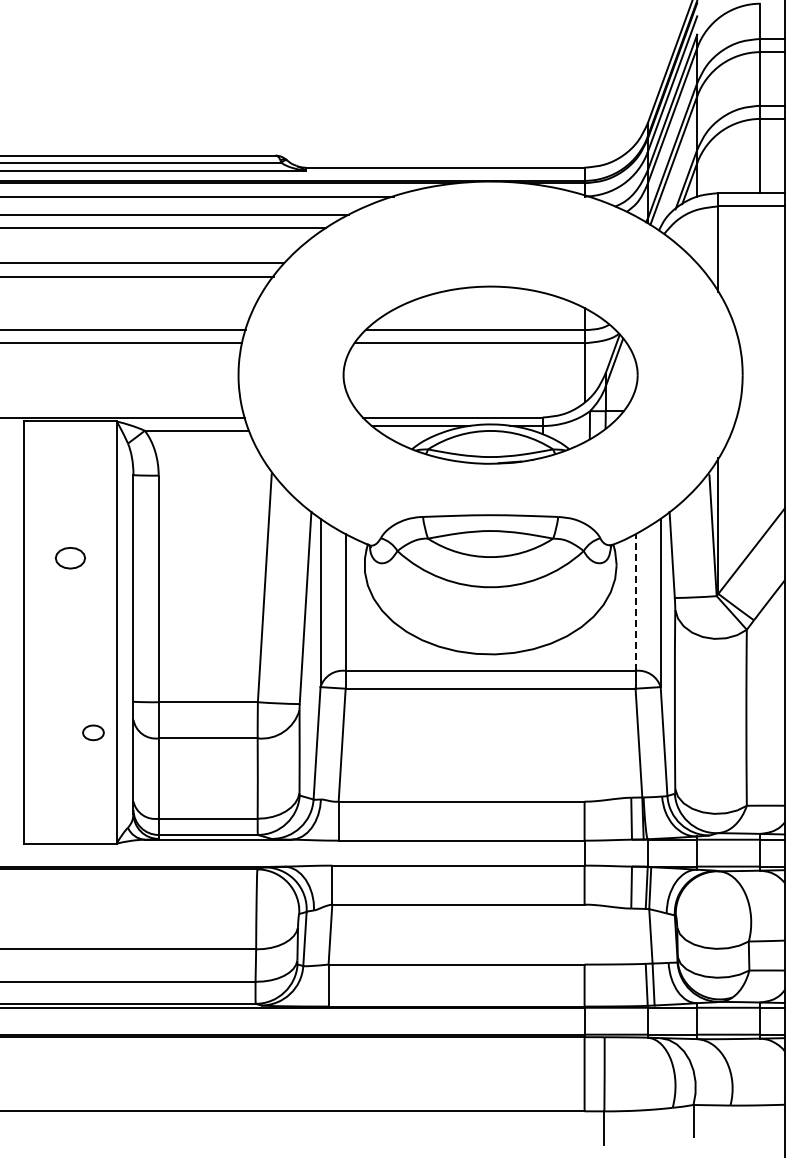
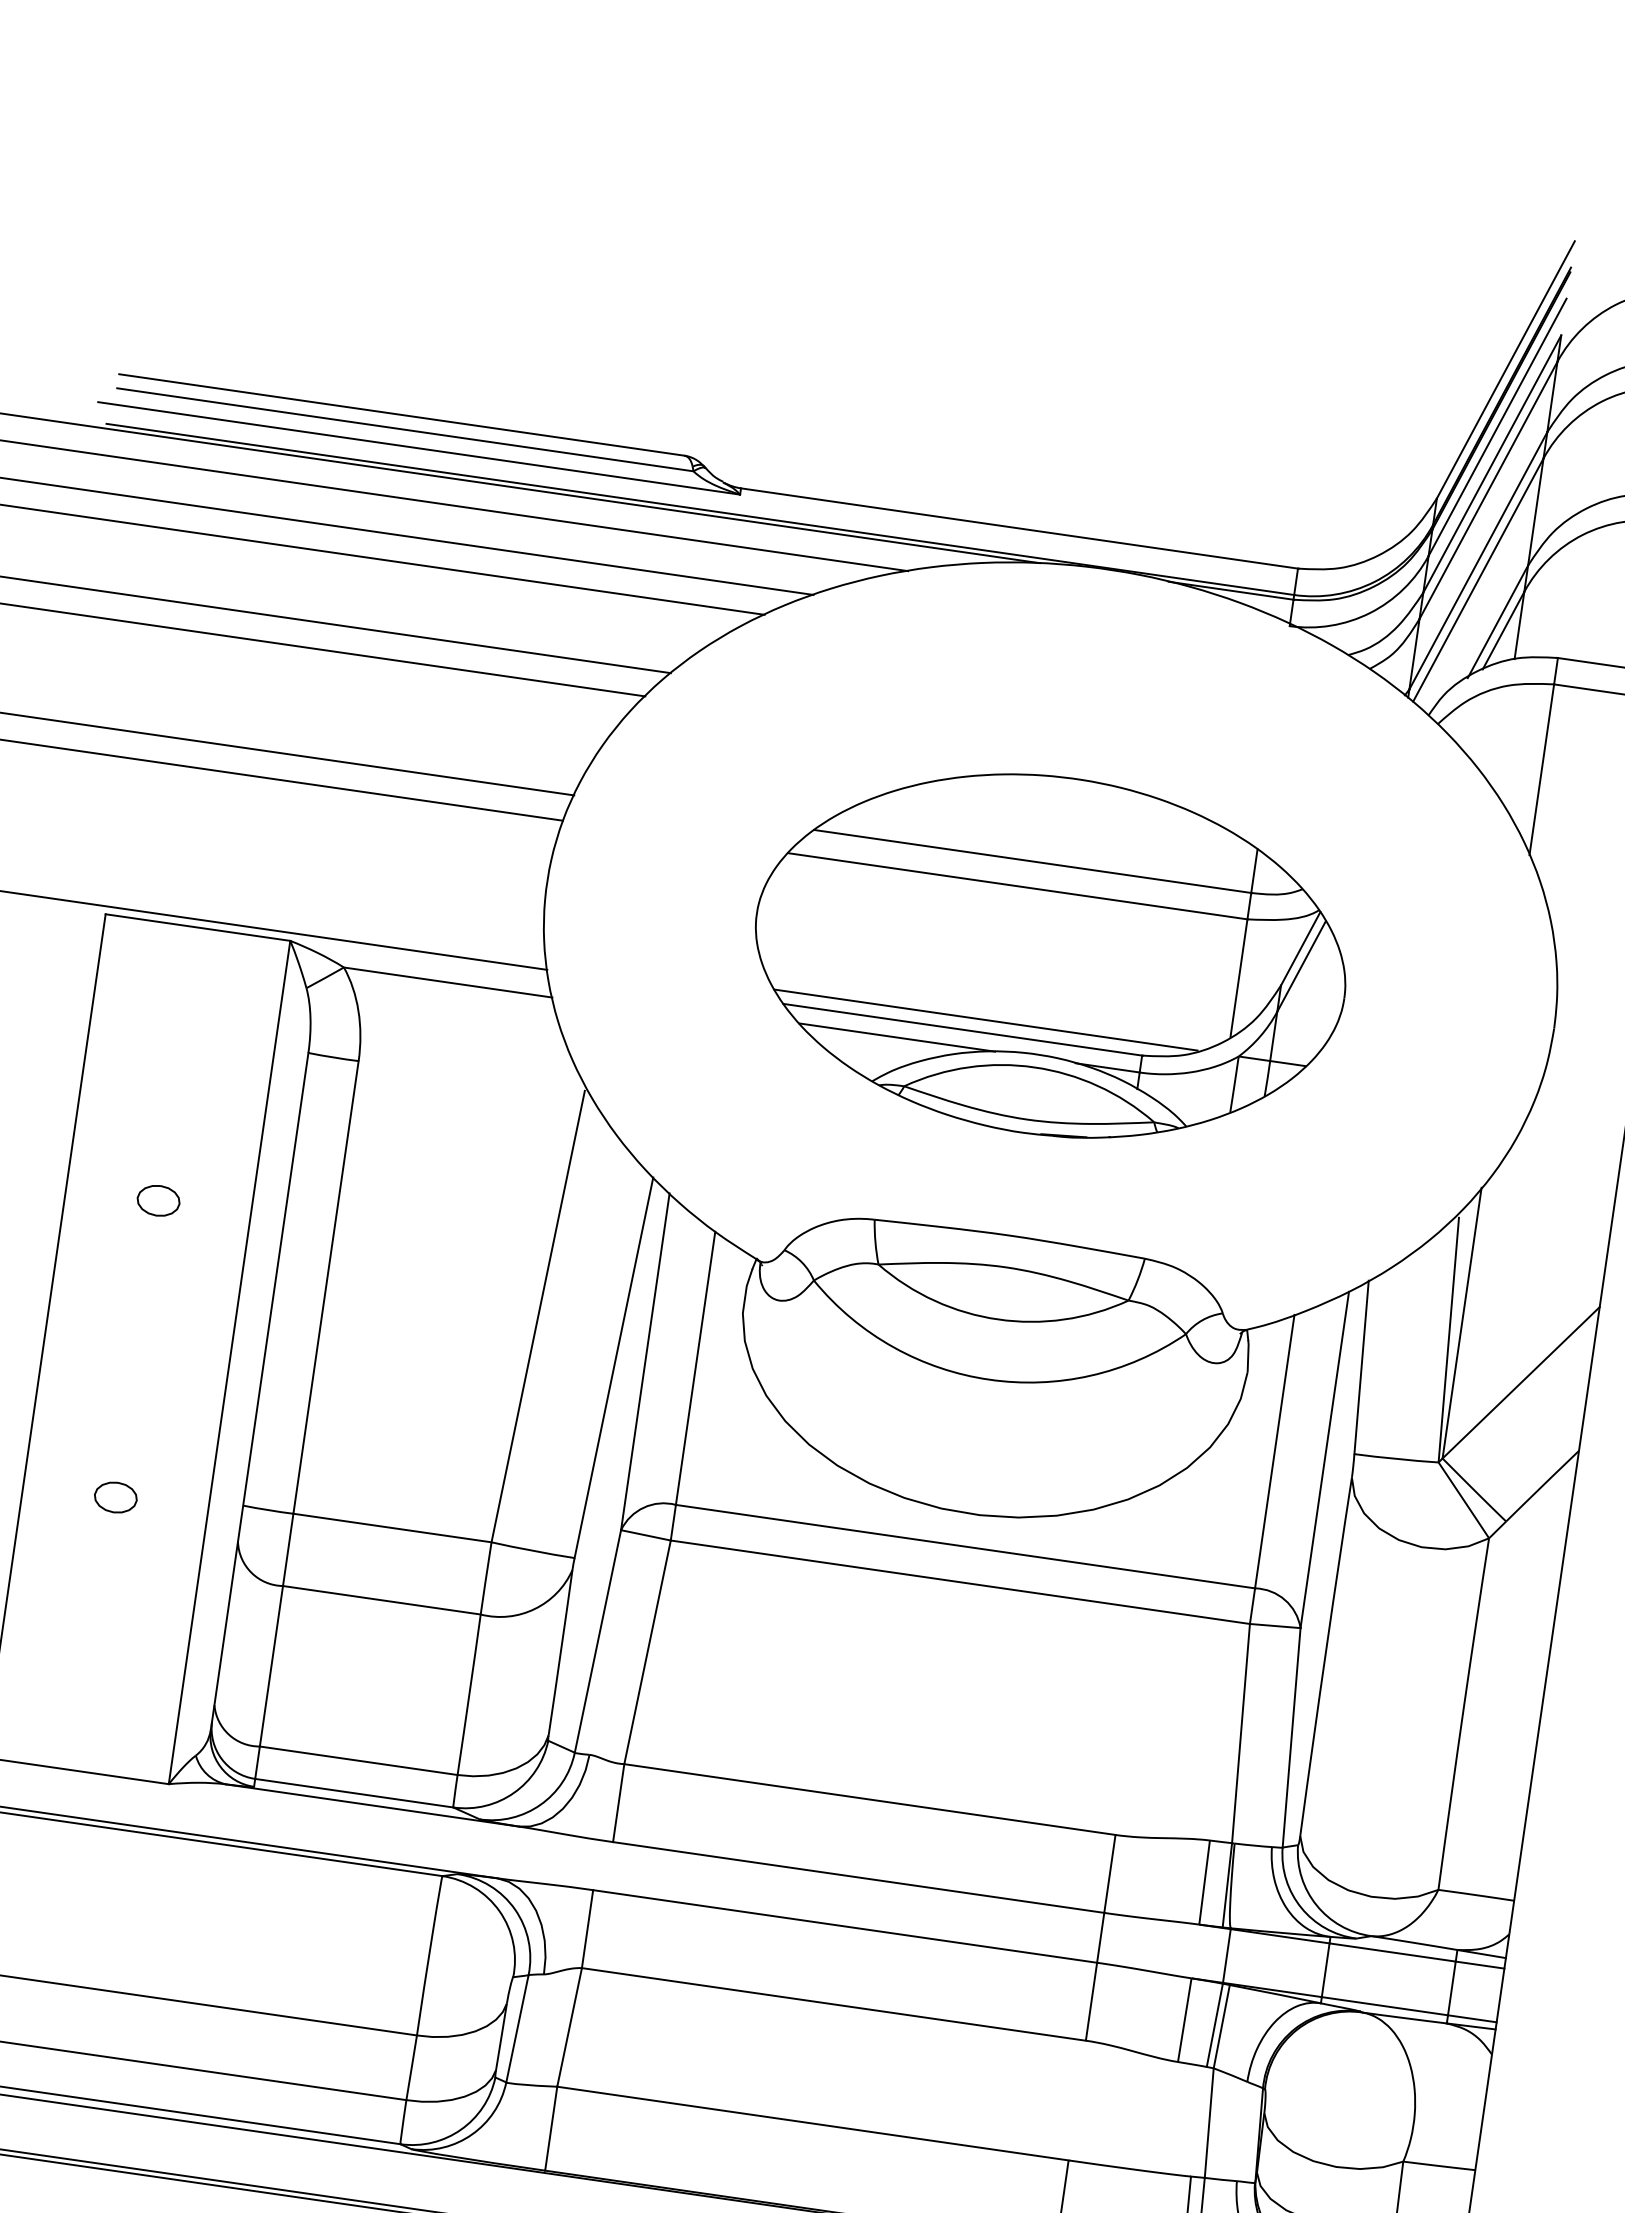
line: (463, 411) -> (985, 1020), added
part: (70, 558) -> (158, 1201), size x0.71
line: (635, 601) -> (1274, 1449), dashed -> solid
part: (93, 732) -> (116, 1496), moved

